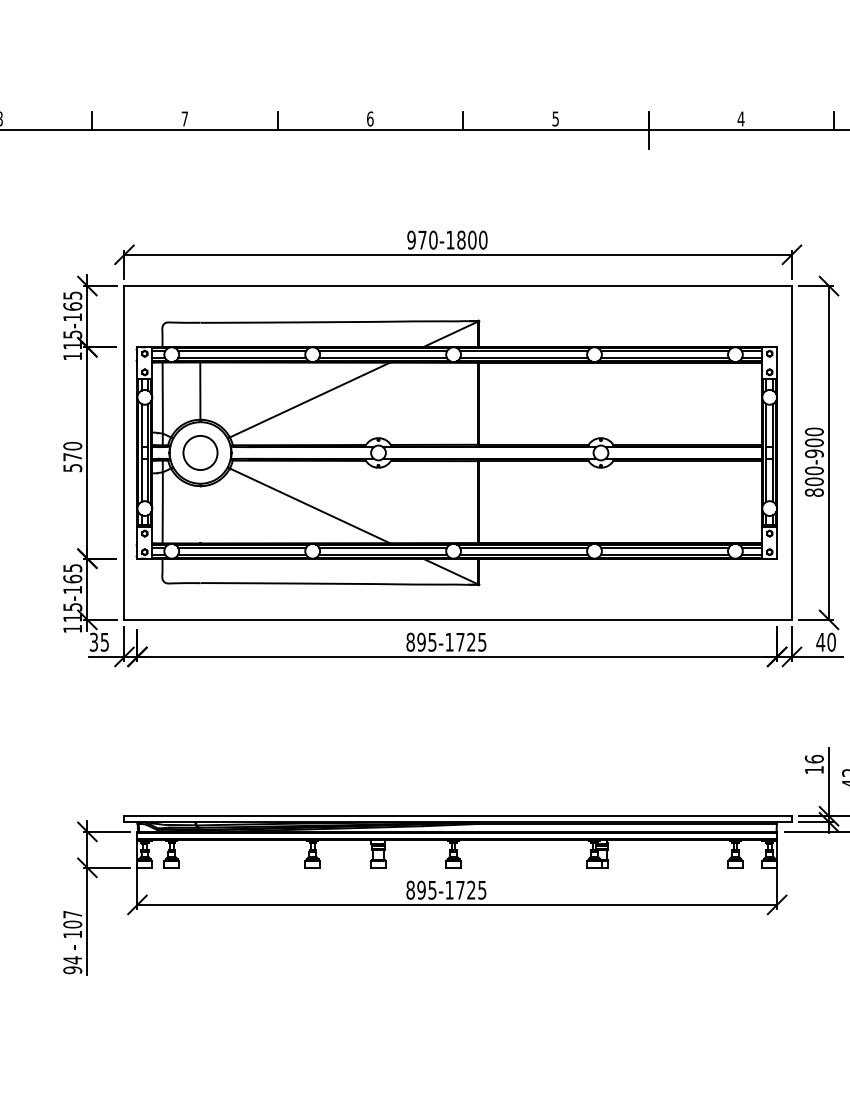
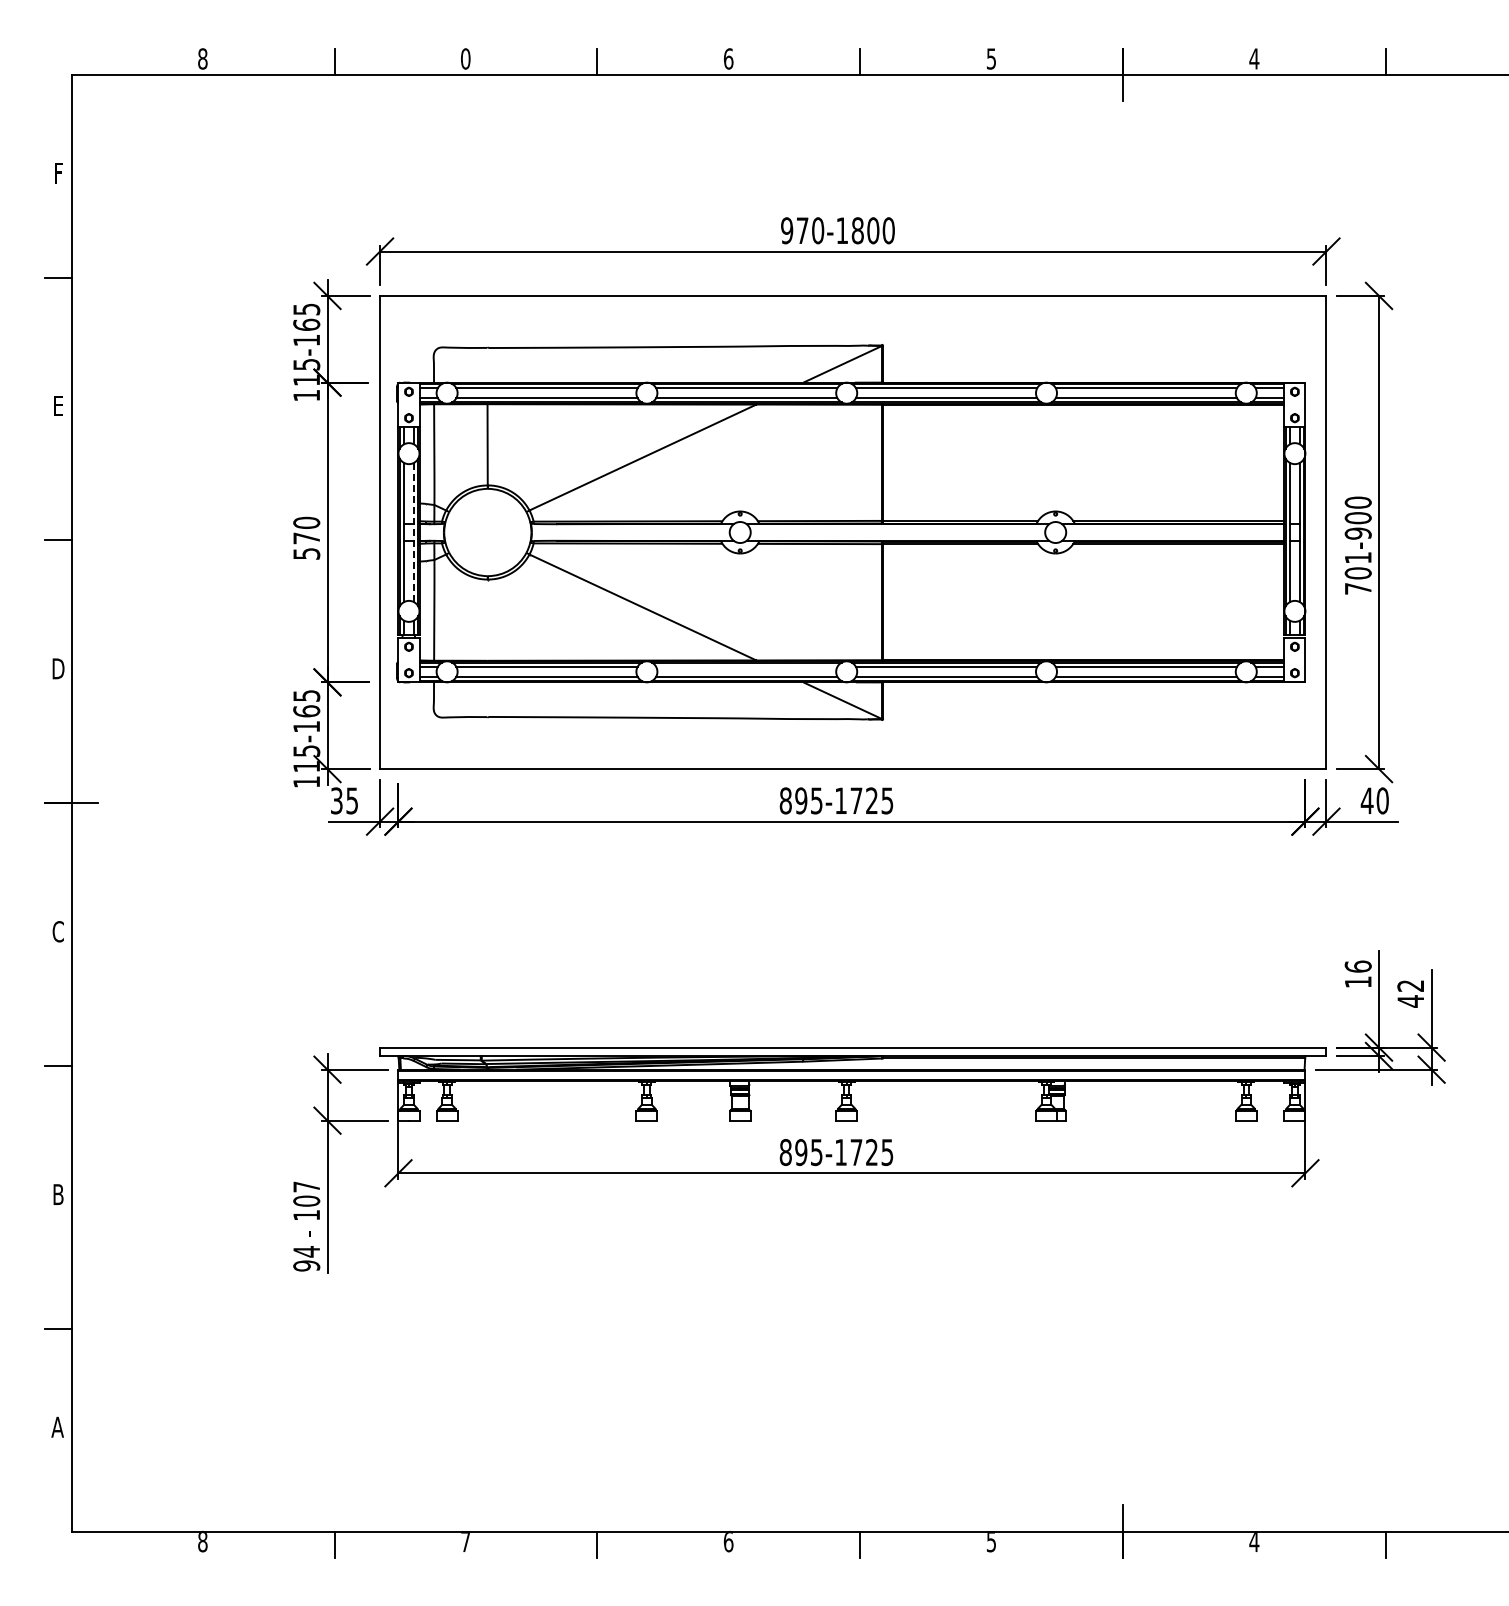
text: (184, 118) -> (465, 58), 7 -> 0
circle: (200, 452) -> (487, 532), removed
line: (148, 453) -> (413, 533), solid -> dashed
text: (813, 481) -> (1357, 572), 800-900 -> 701-900
line: (382, 548) -> (746, 667), removed

